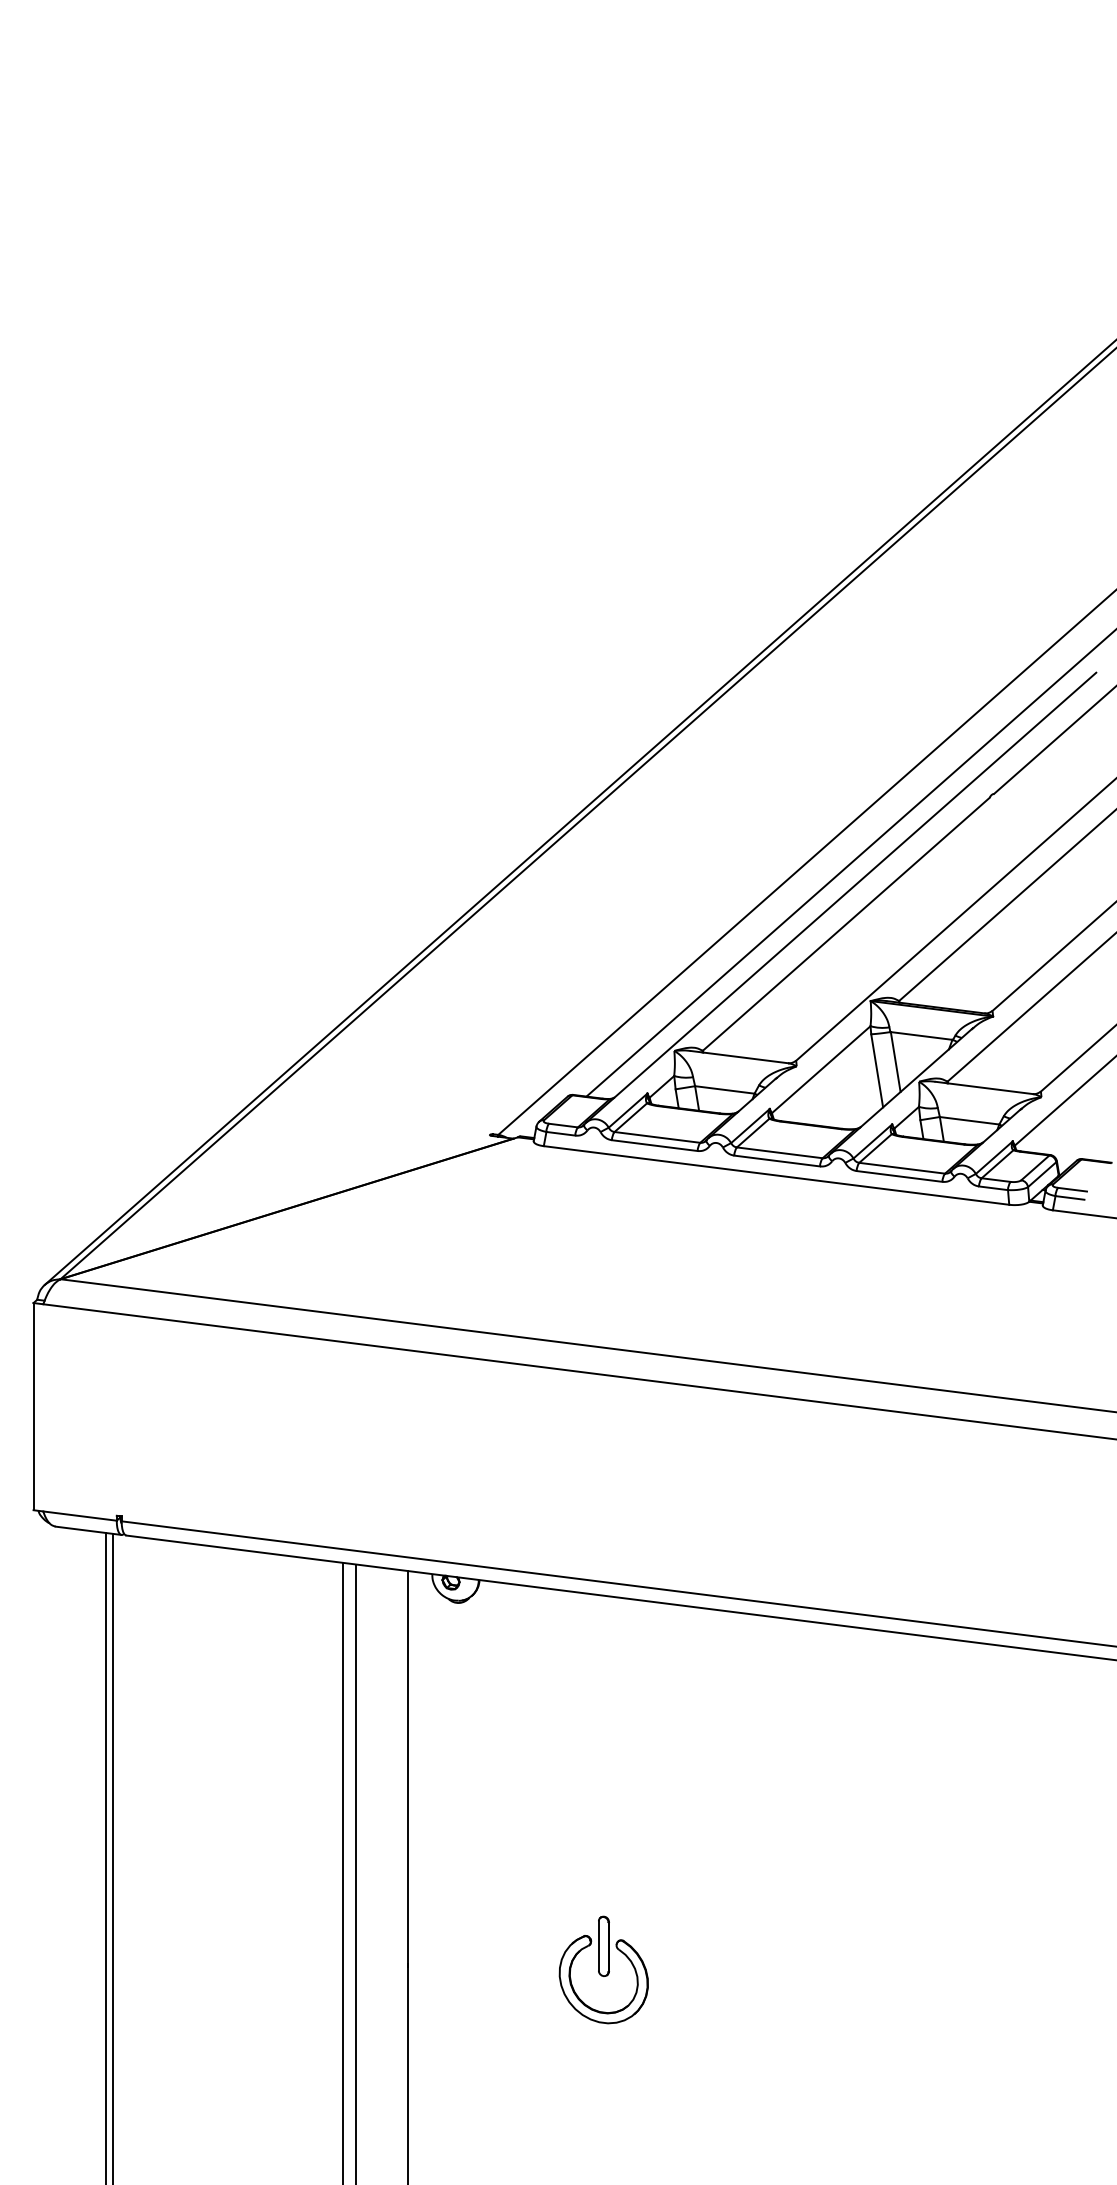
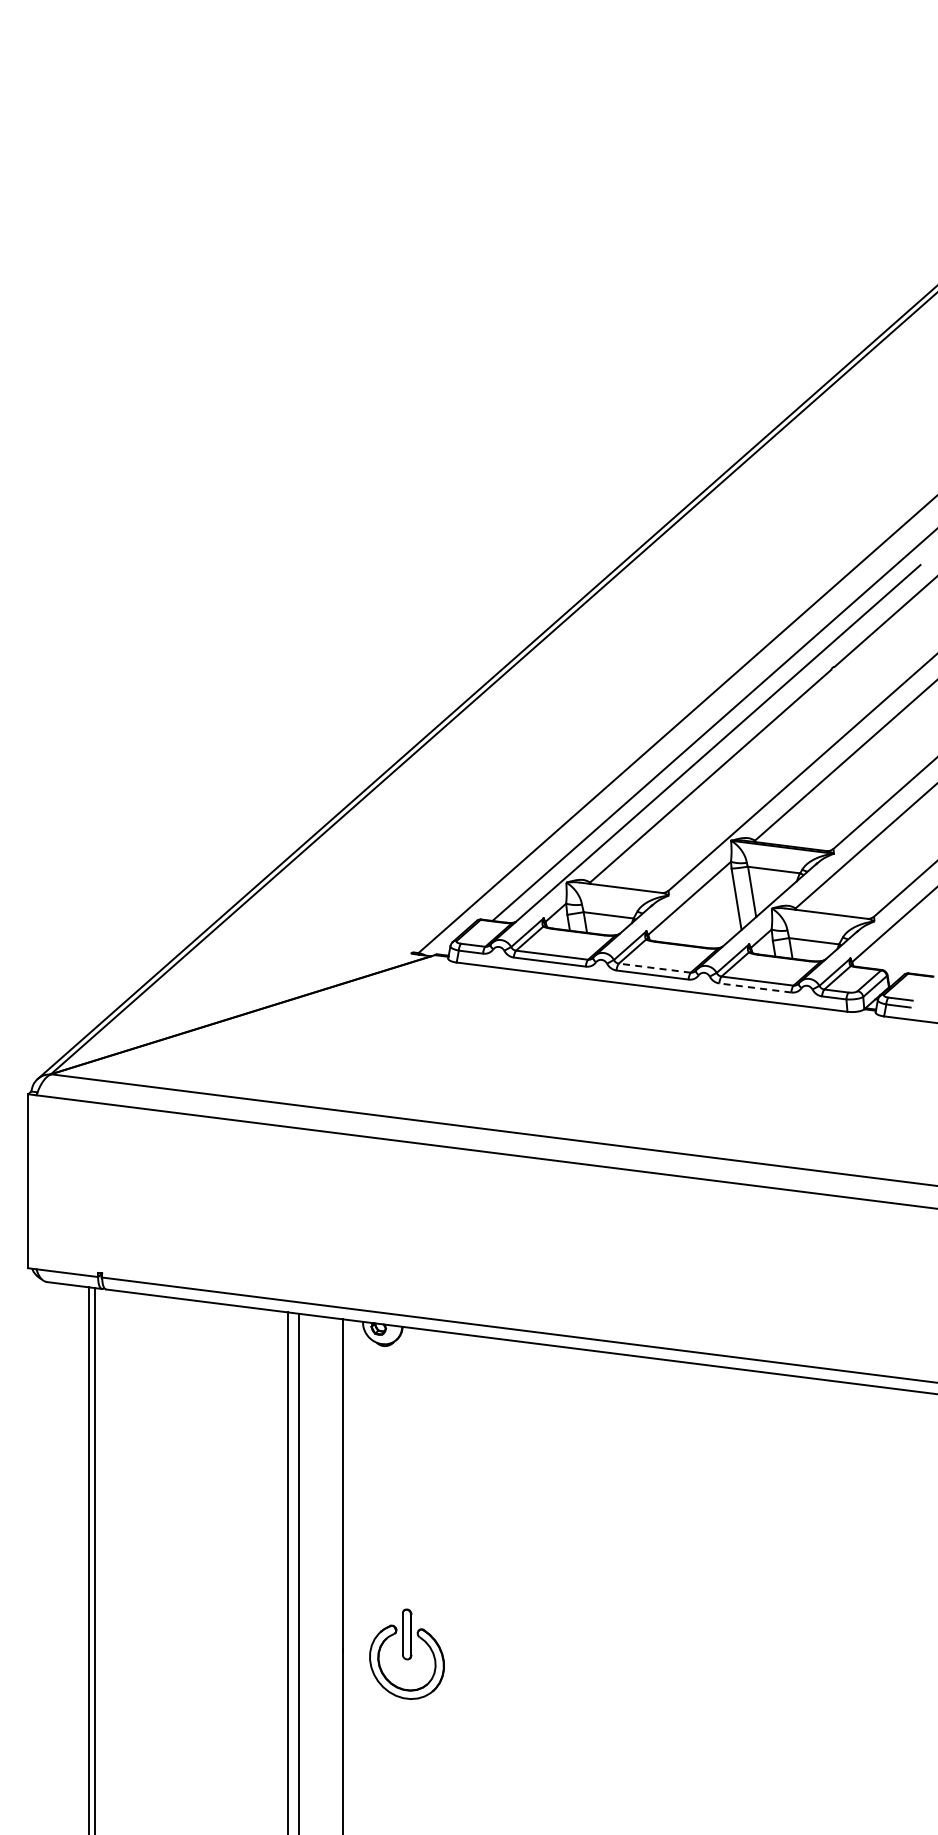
line: (779, 1153) -> (654, 968), solid -> dashed
line: (898, 1175) -> (754, 987), solid -> dashed
part: (603, 1969) -> (406, 1653), moved

